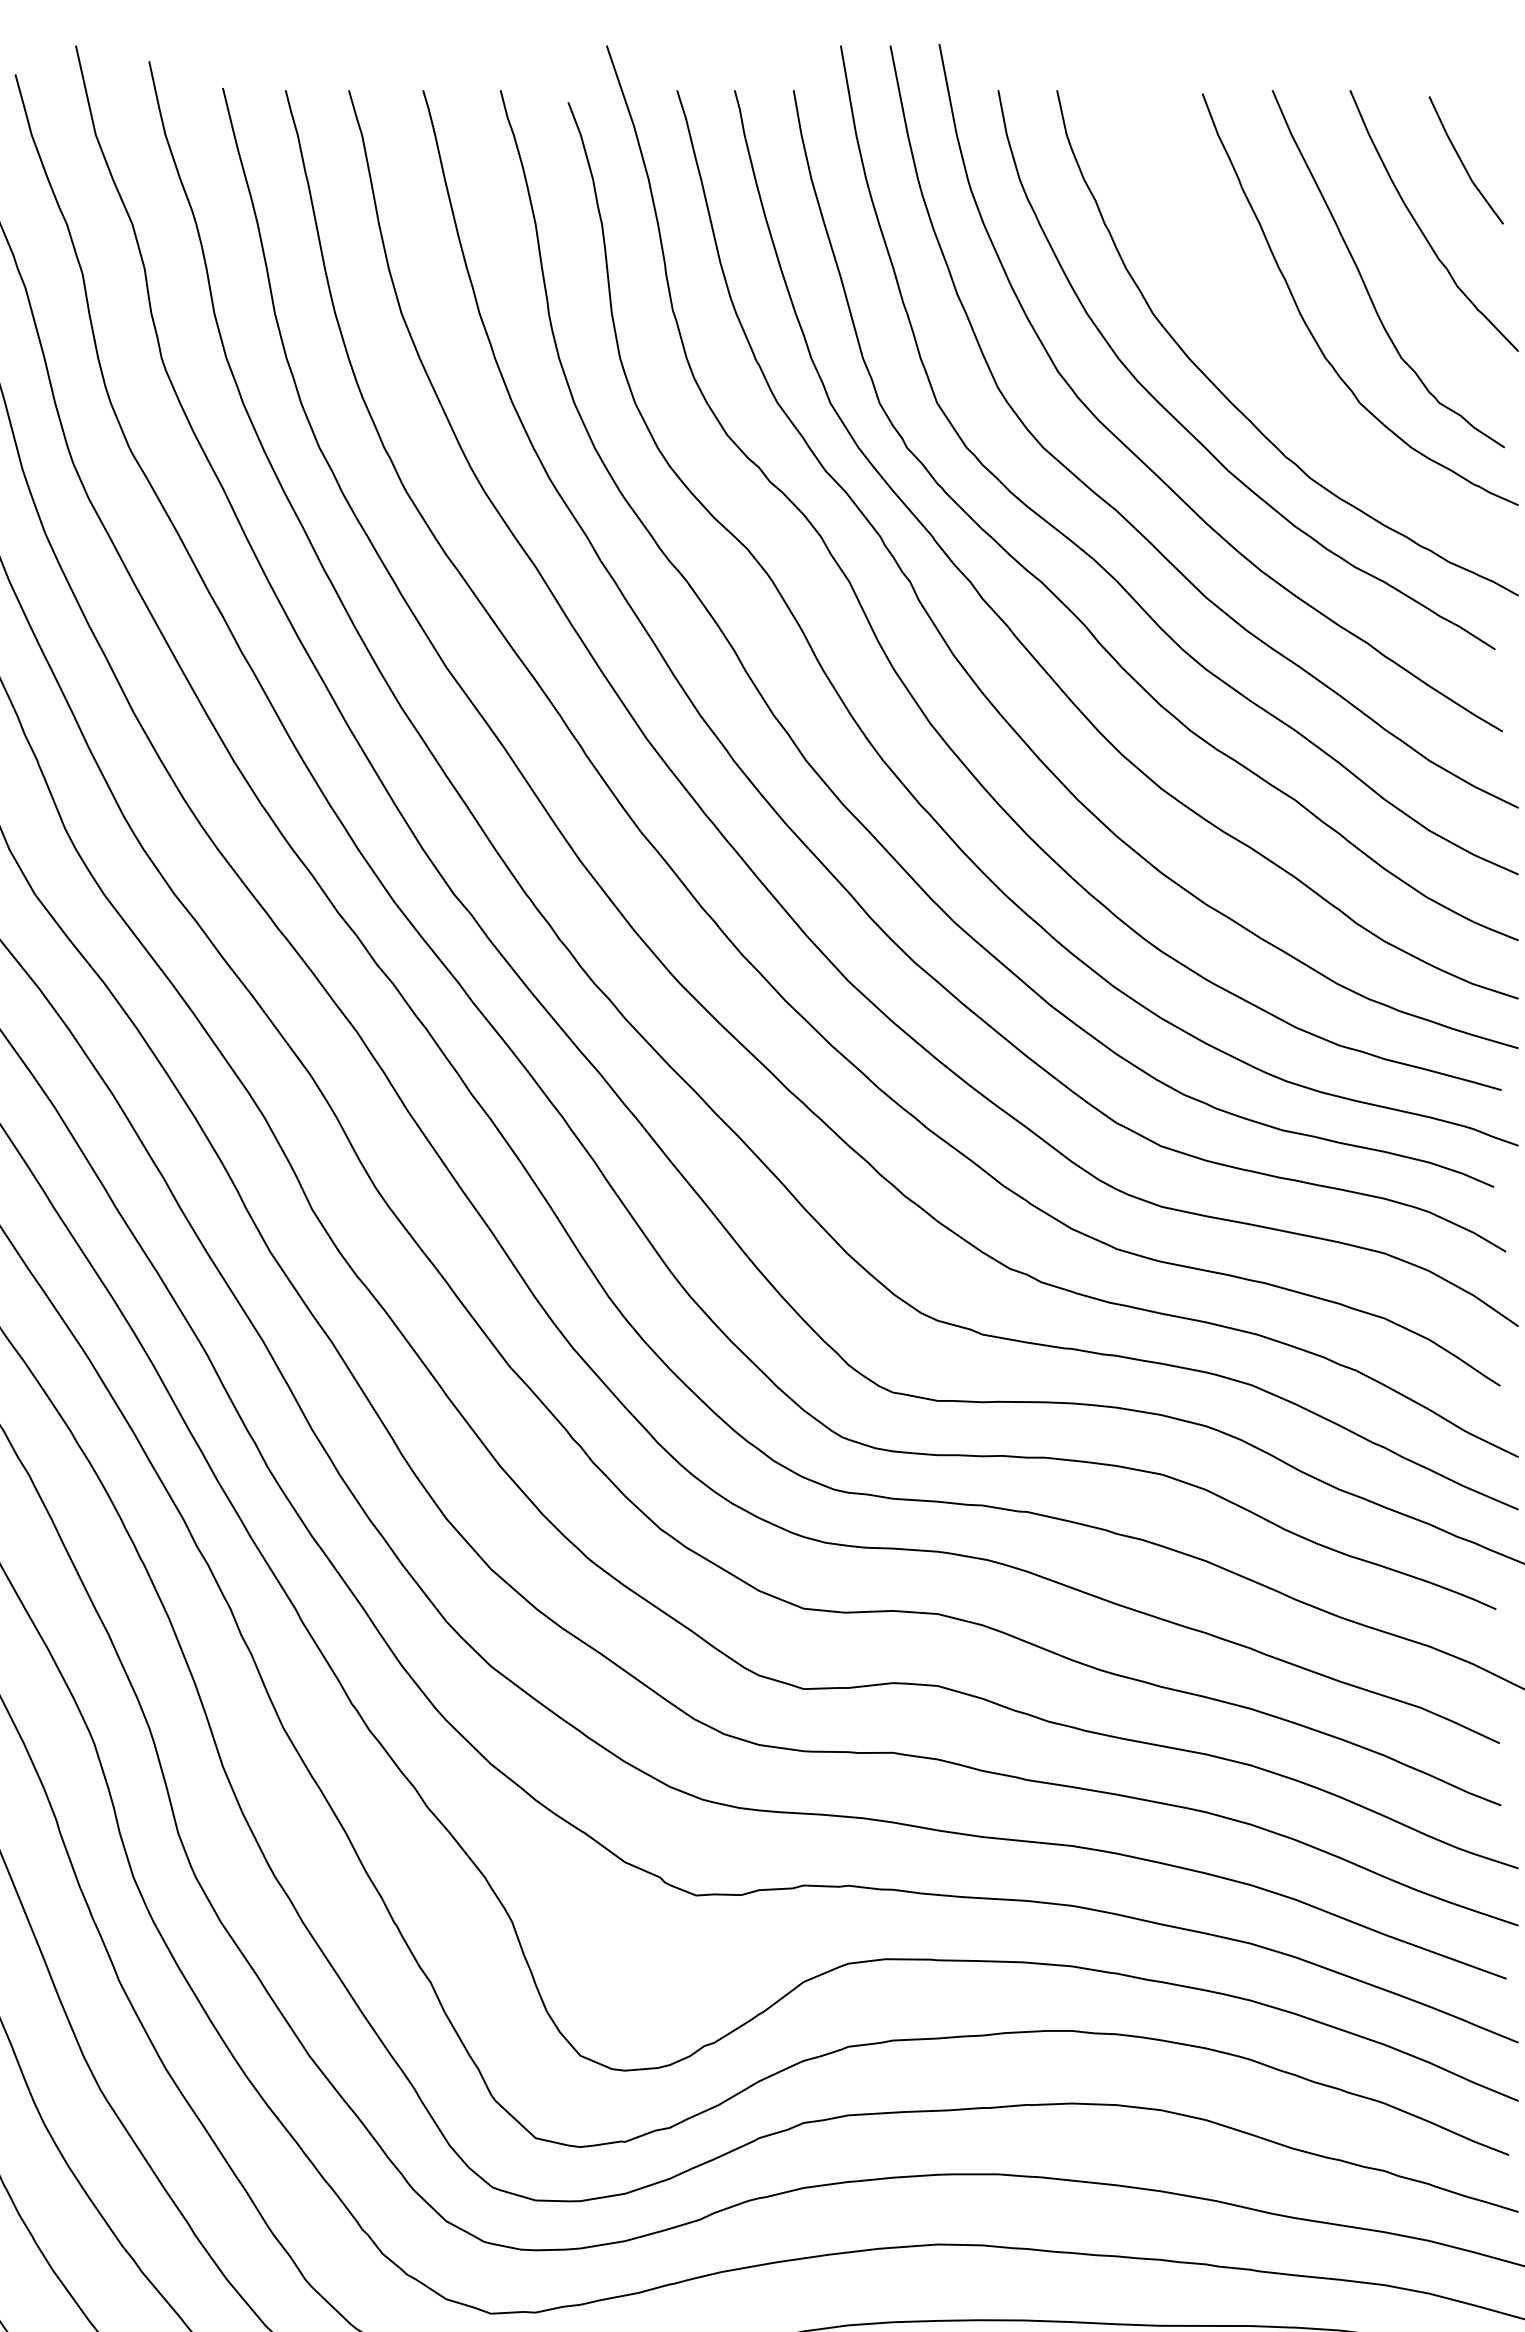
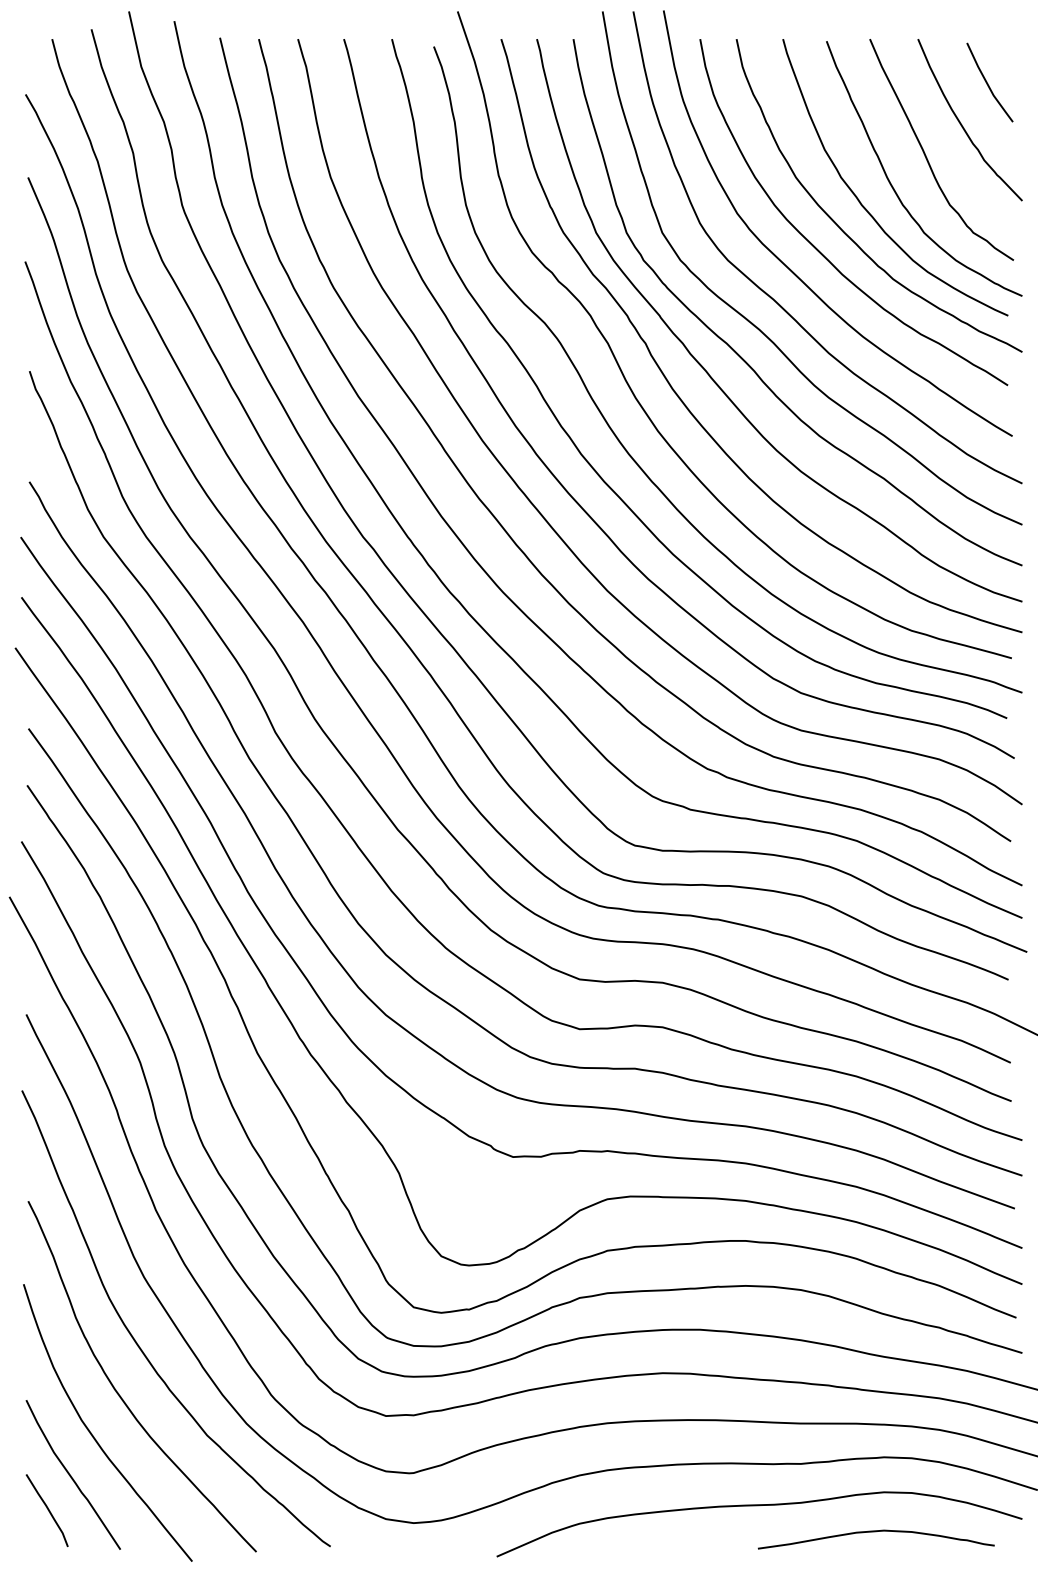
curve: (1255, 349) -> (859, 199), added

